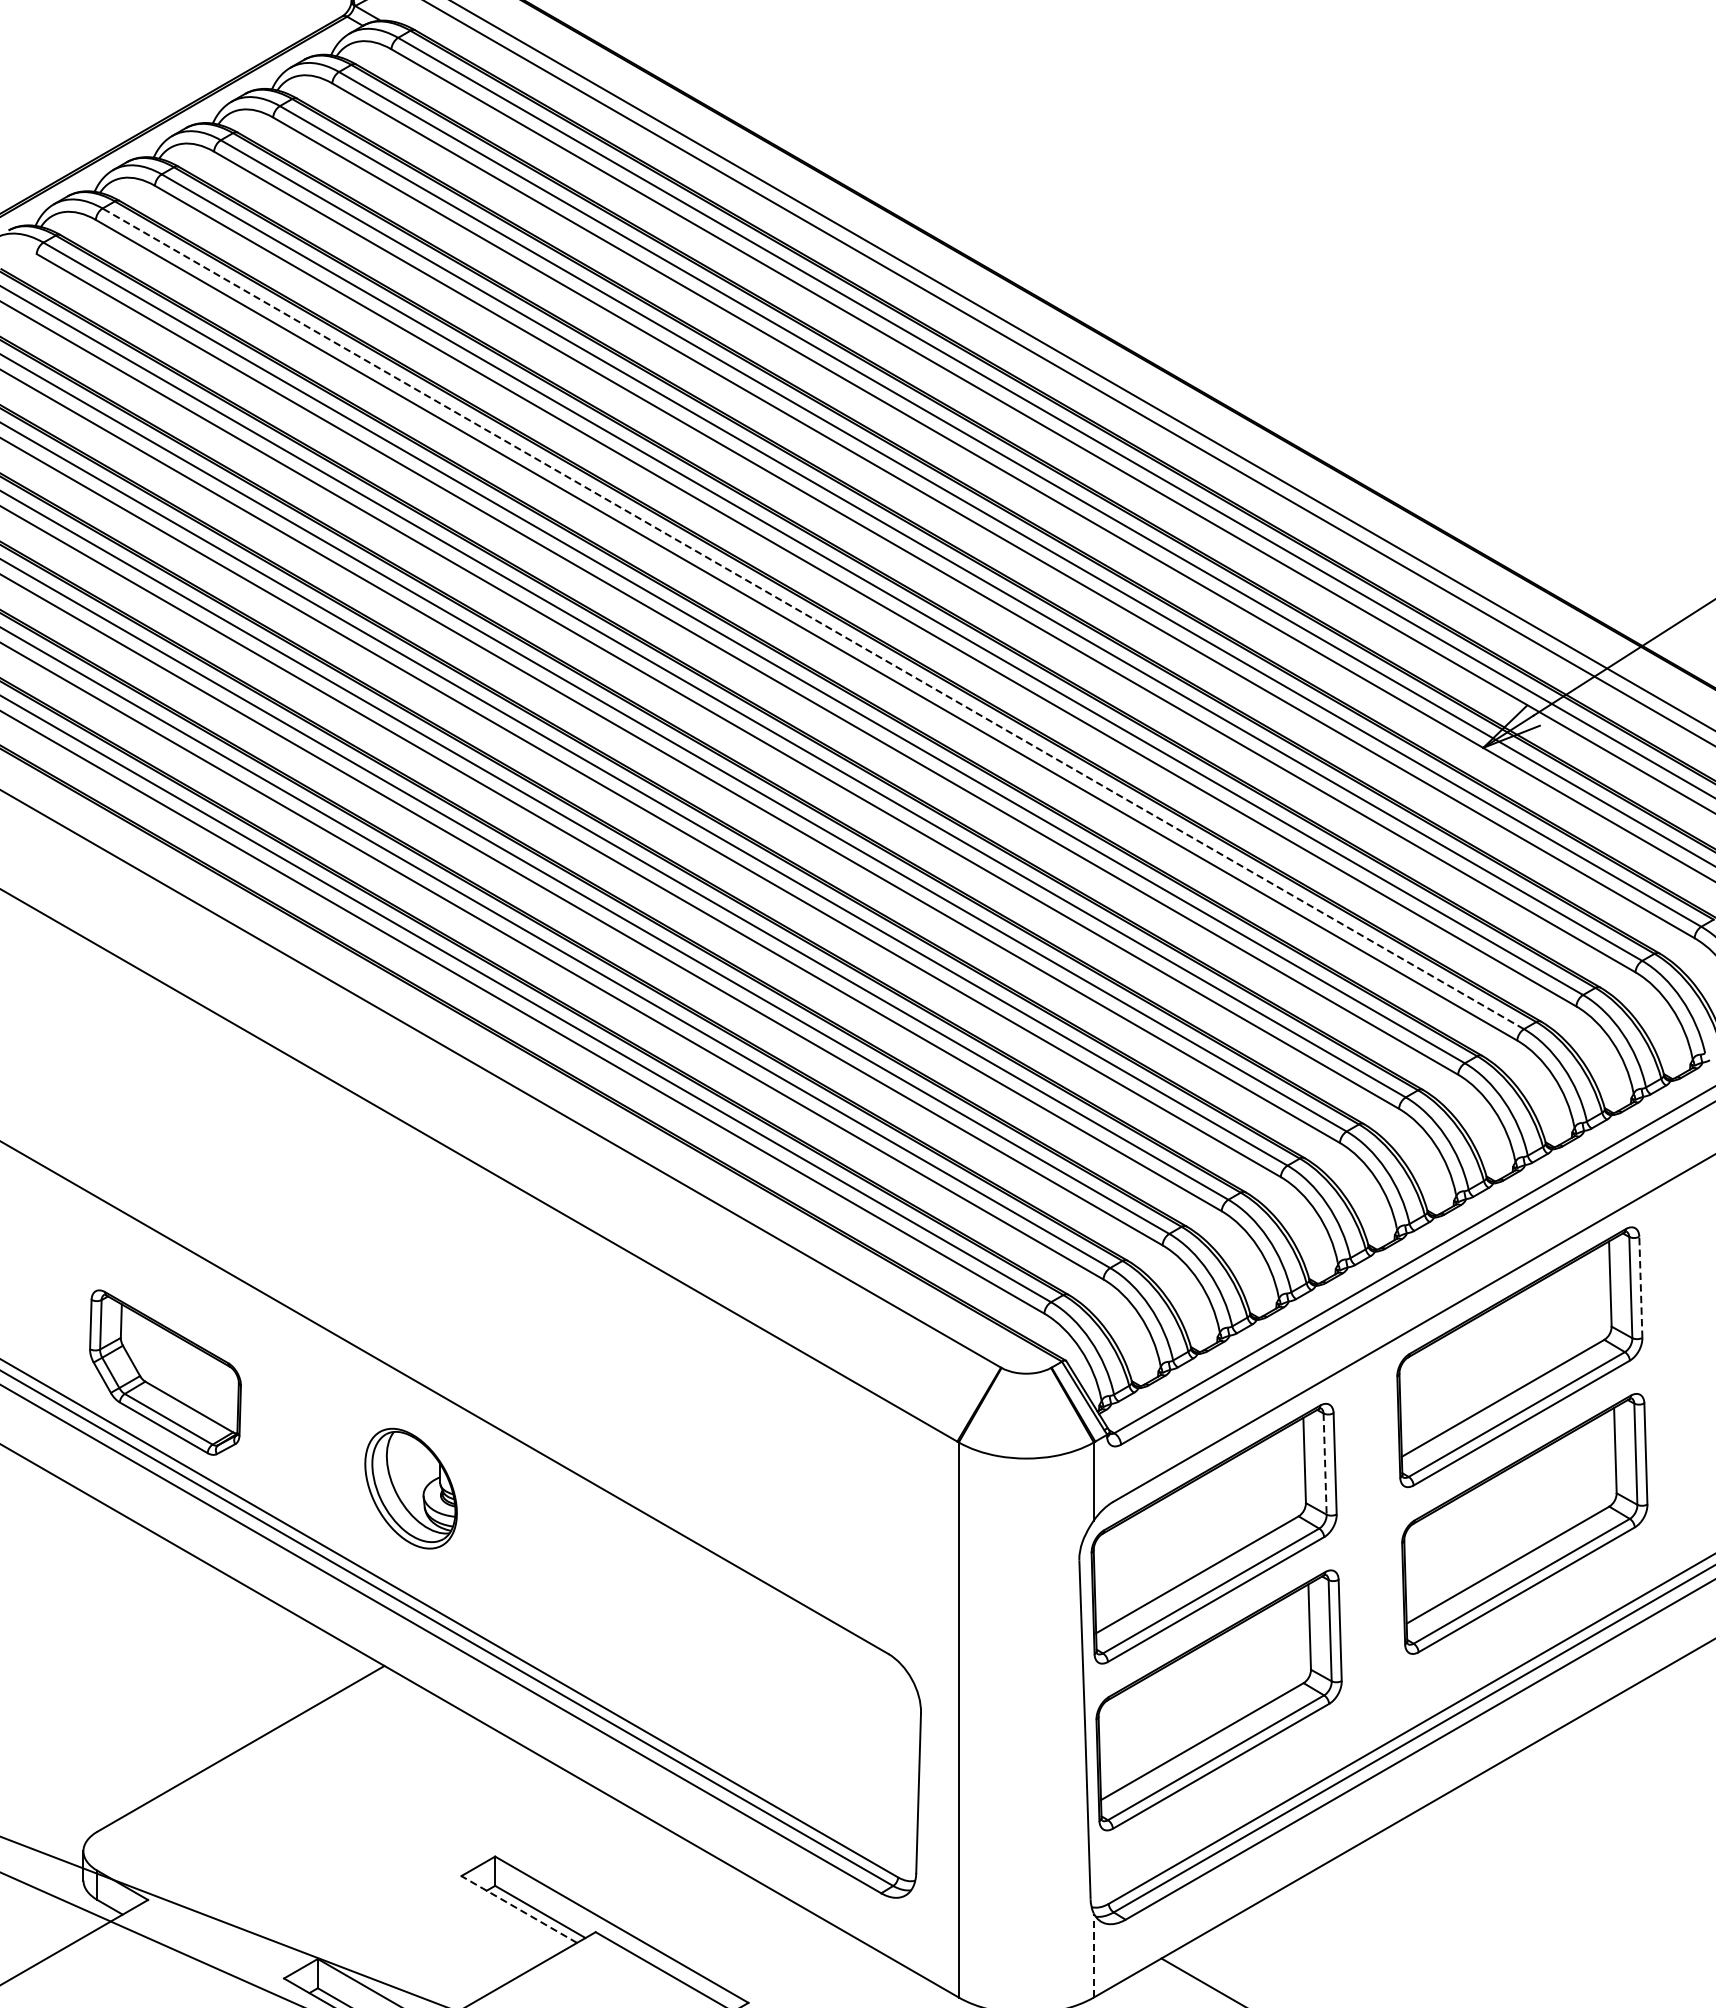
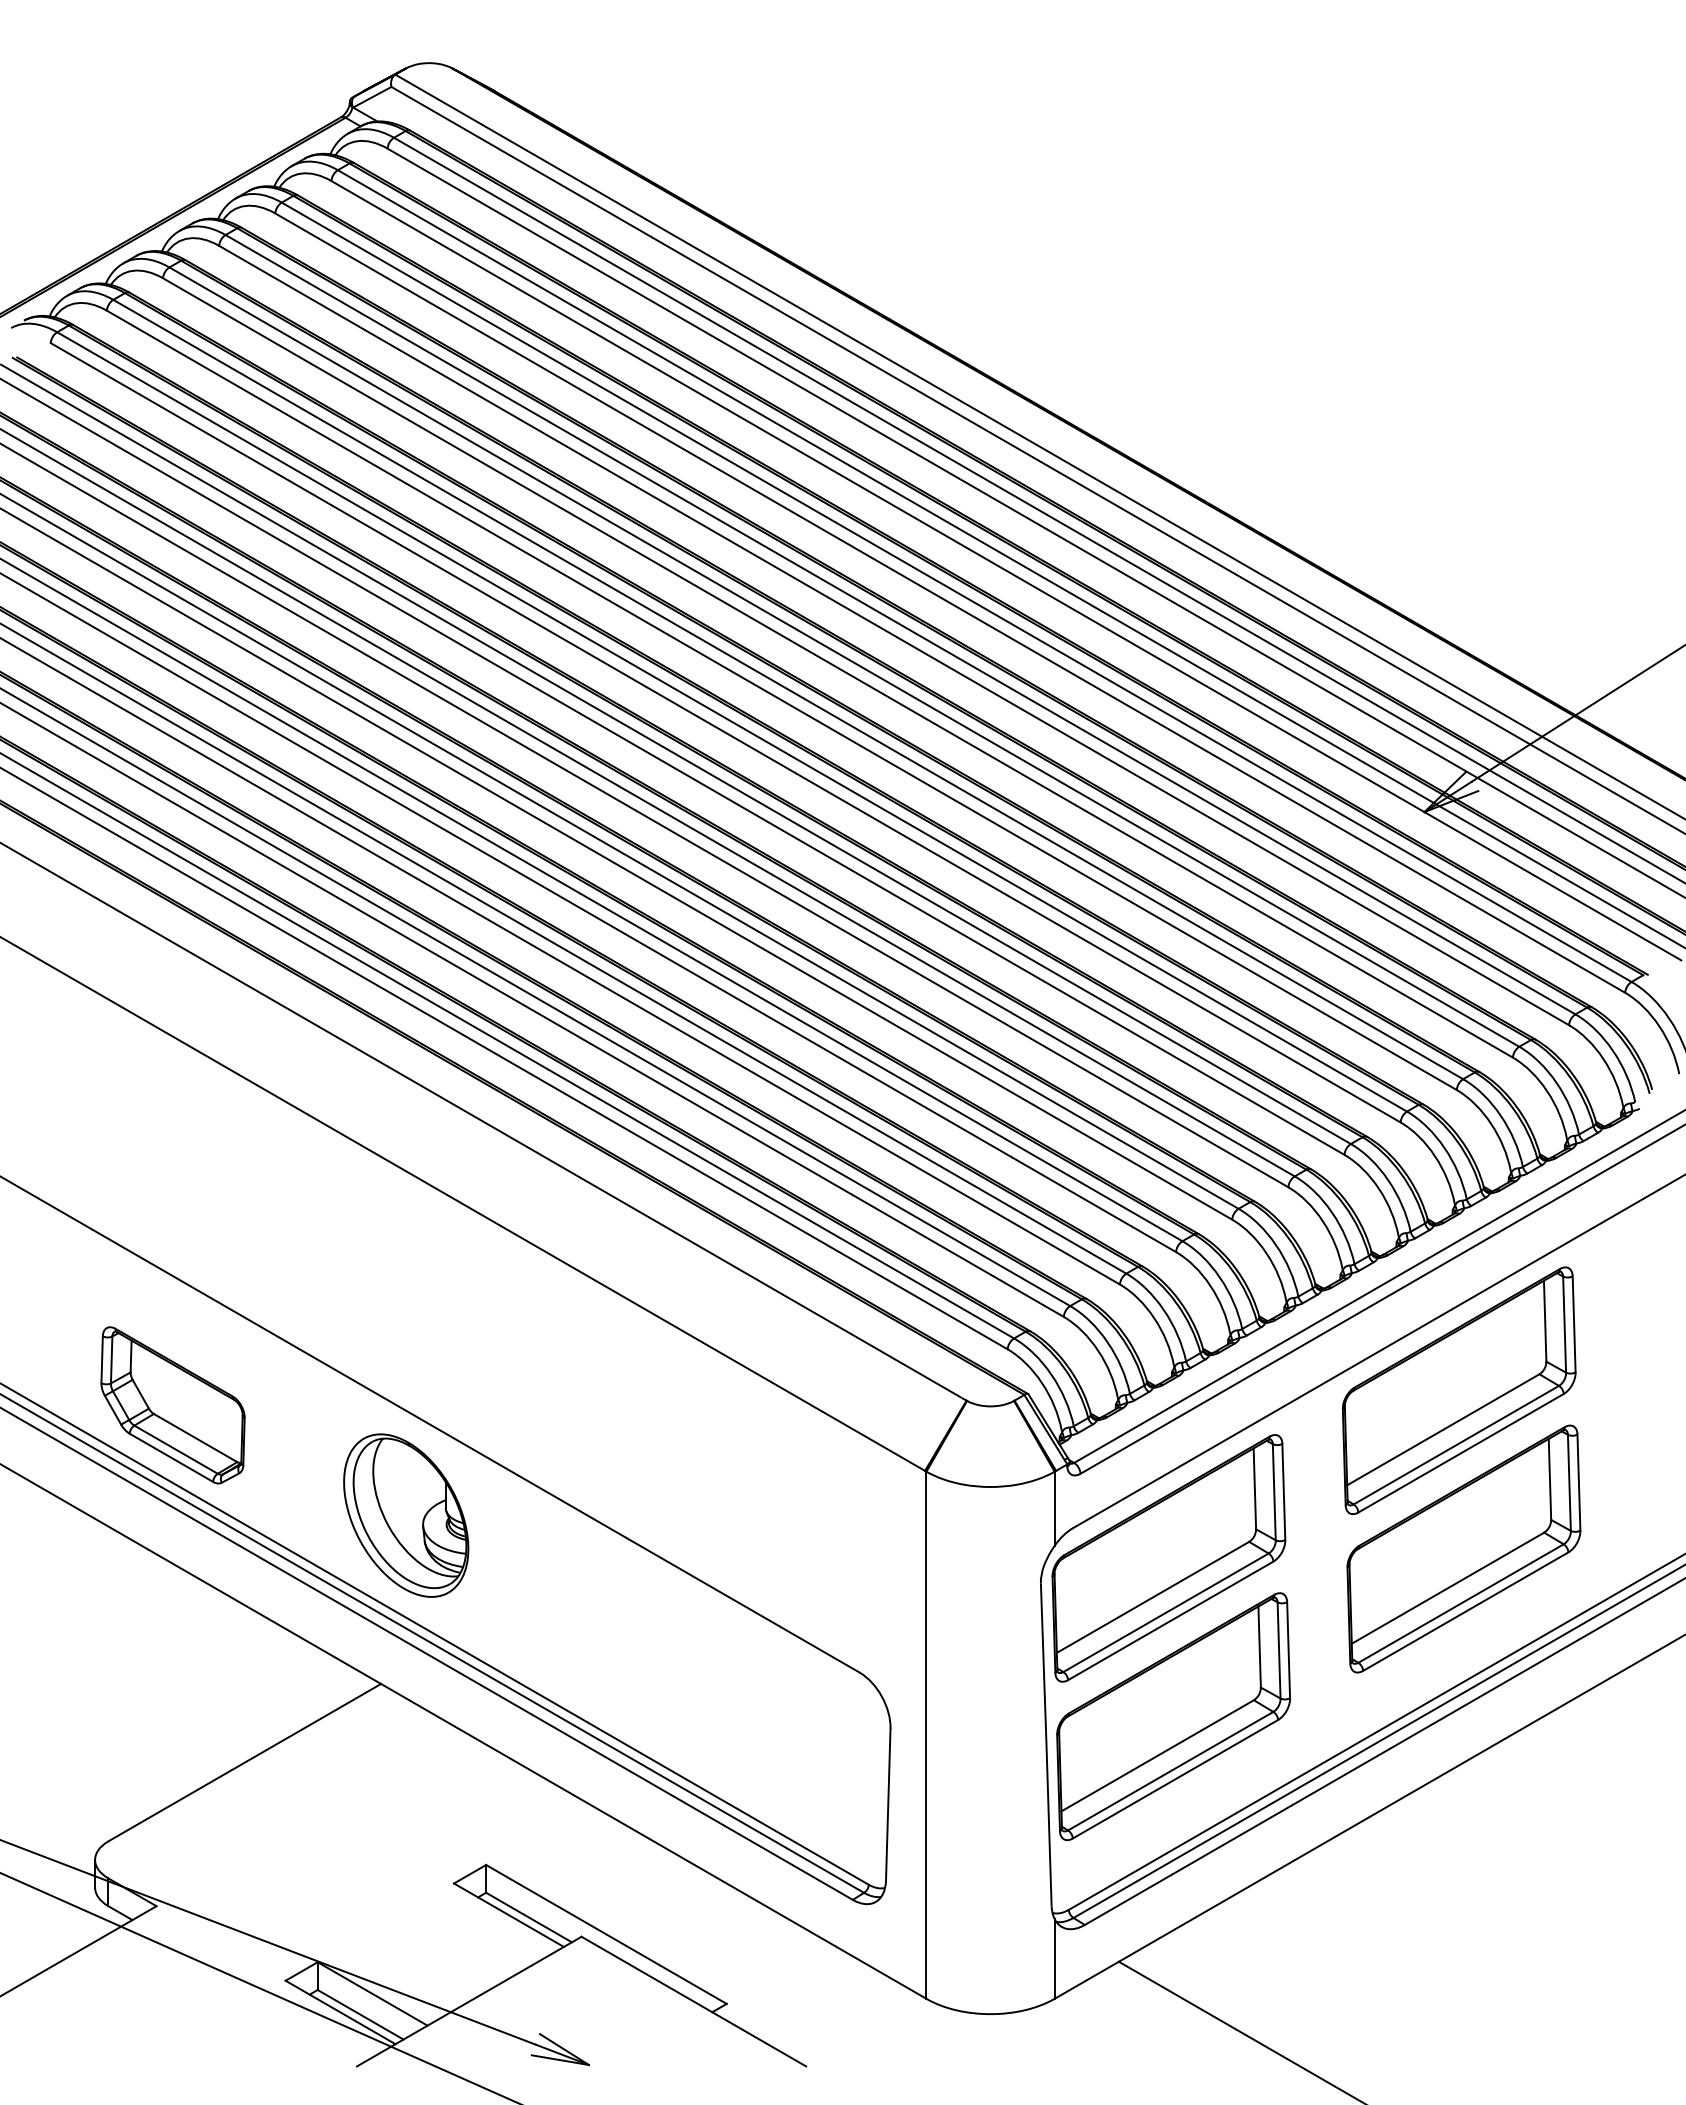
line: (812, 618) -> (787, 689), dashed -> solid
line: (1641, 1286) -> (1574, 1323), dashed -> solid
line: (1325, 1464) -> (1274, 1492), dashed -> solid
part: (411, 1488) -> (406, 1515), size x1.43
line: (518, 1908) -> (508, 1914), dashed -> solid
line: (1093, 1955) -> (1054, 1958), dashed -> solid

